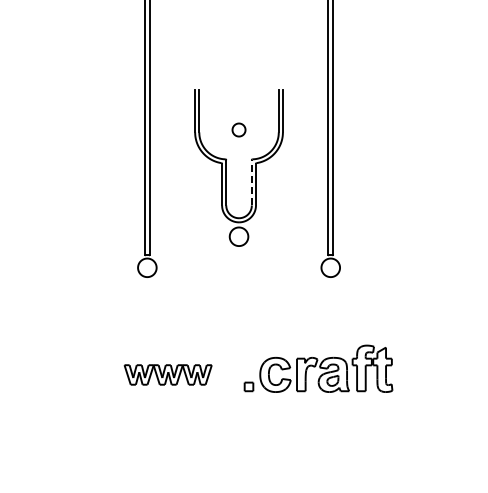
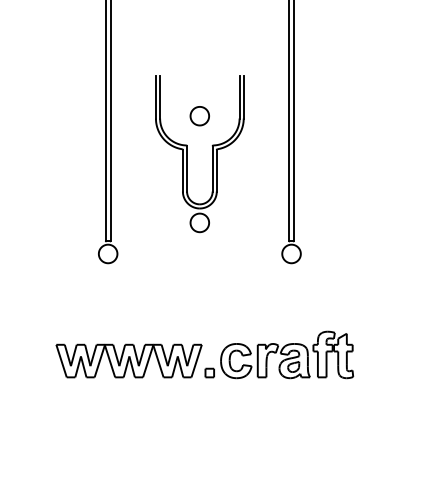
part: (238, 129) -> (199, 115), size x1.43
line: (251, 182) -> (212, 168), dashed -> solid
part: (167, 374) -> (128, 360), size x1.67

